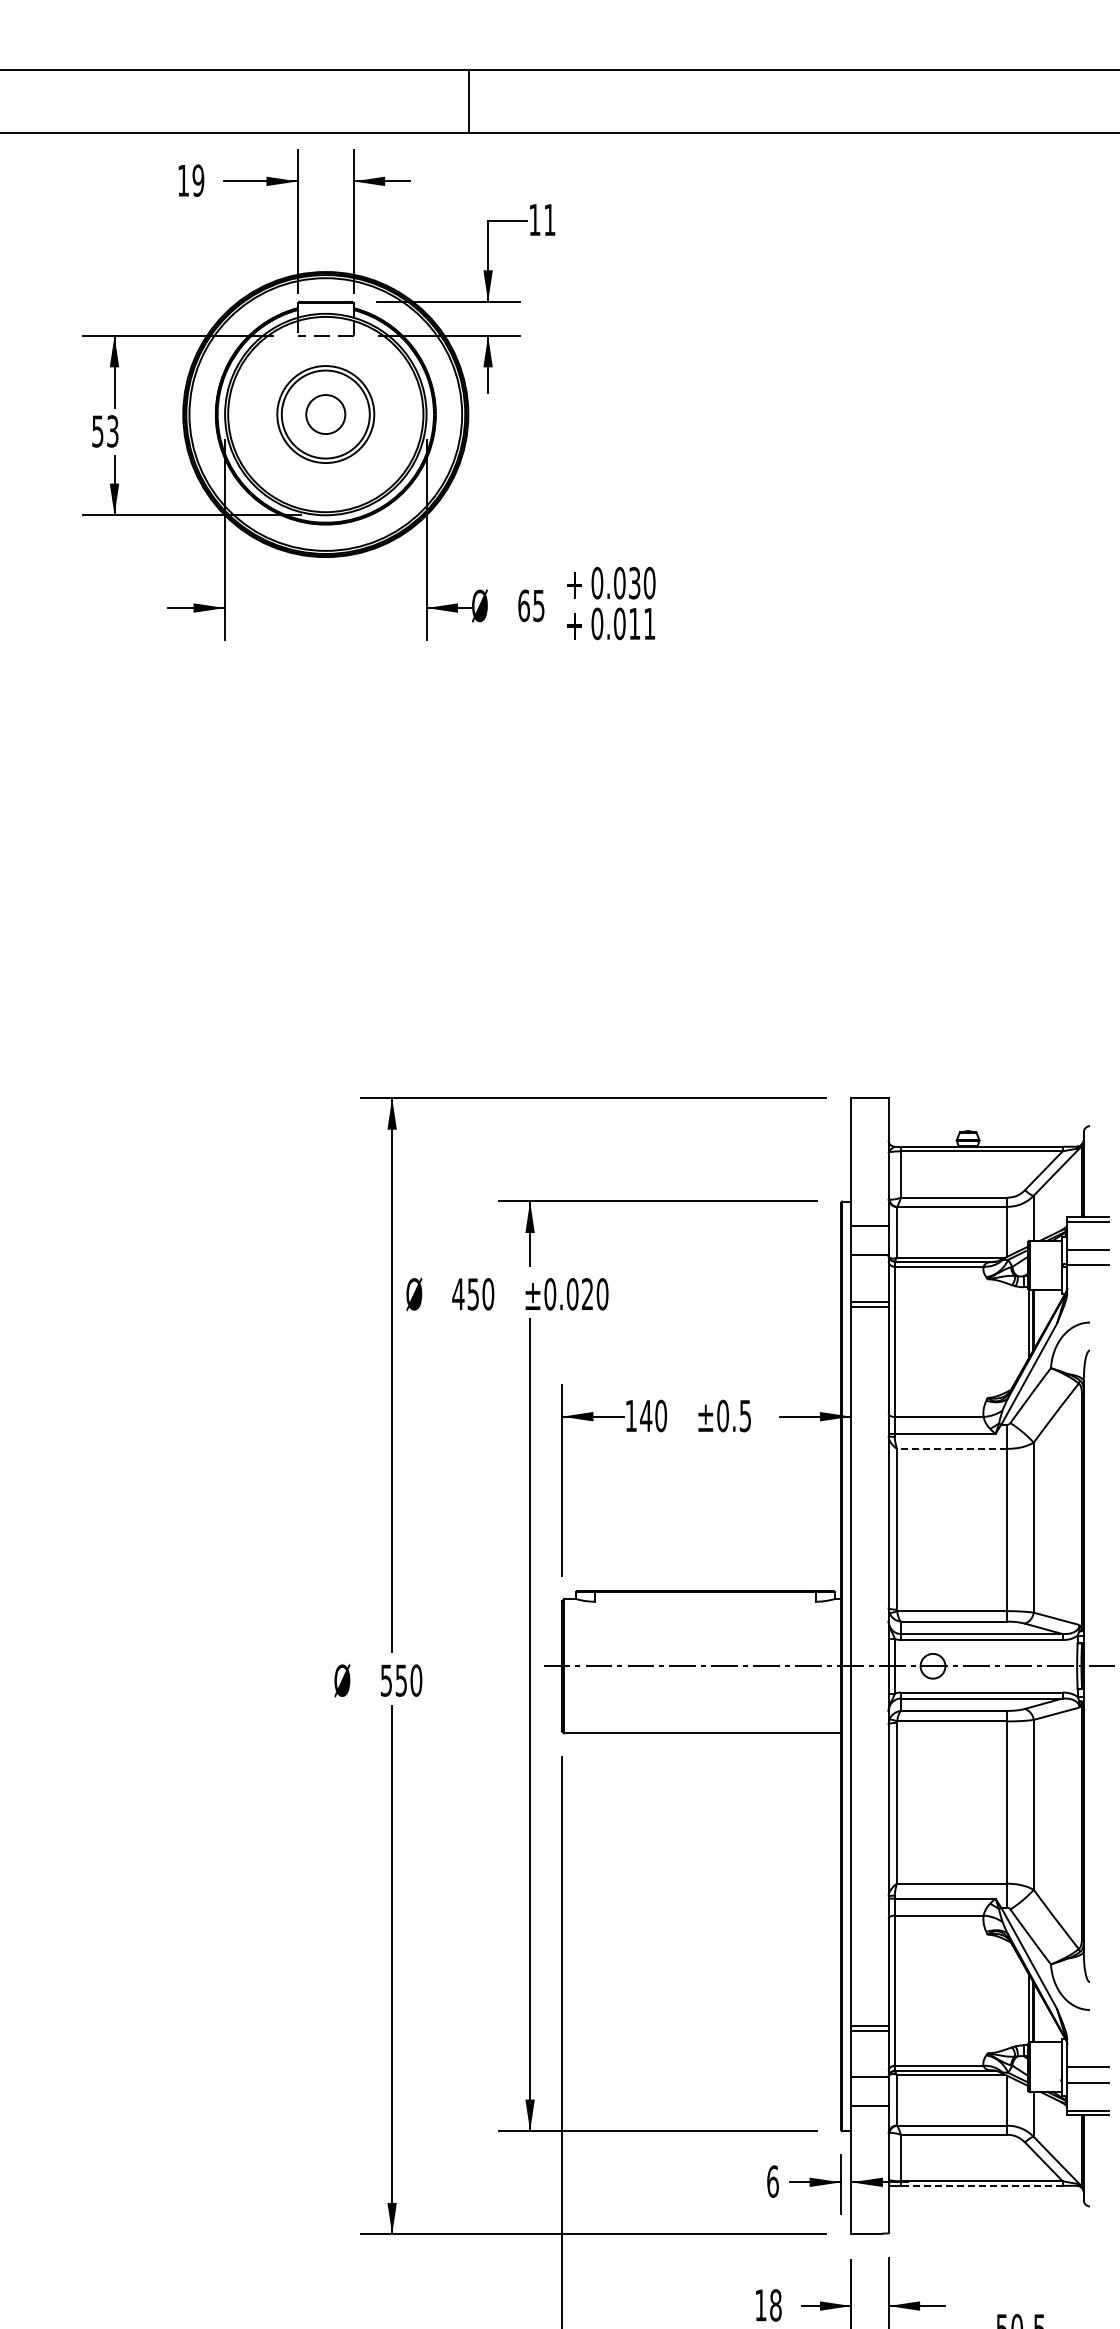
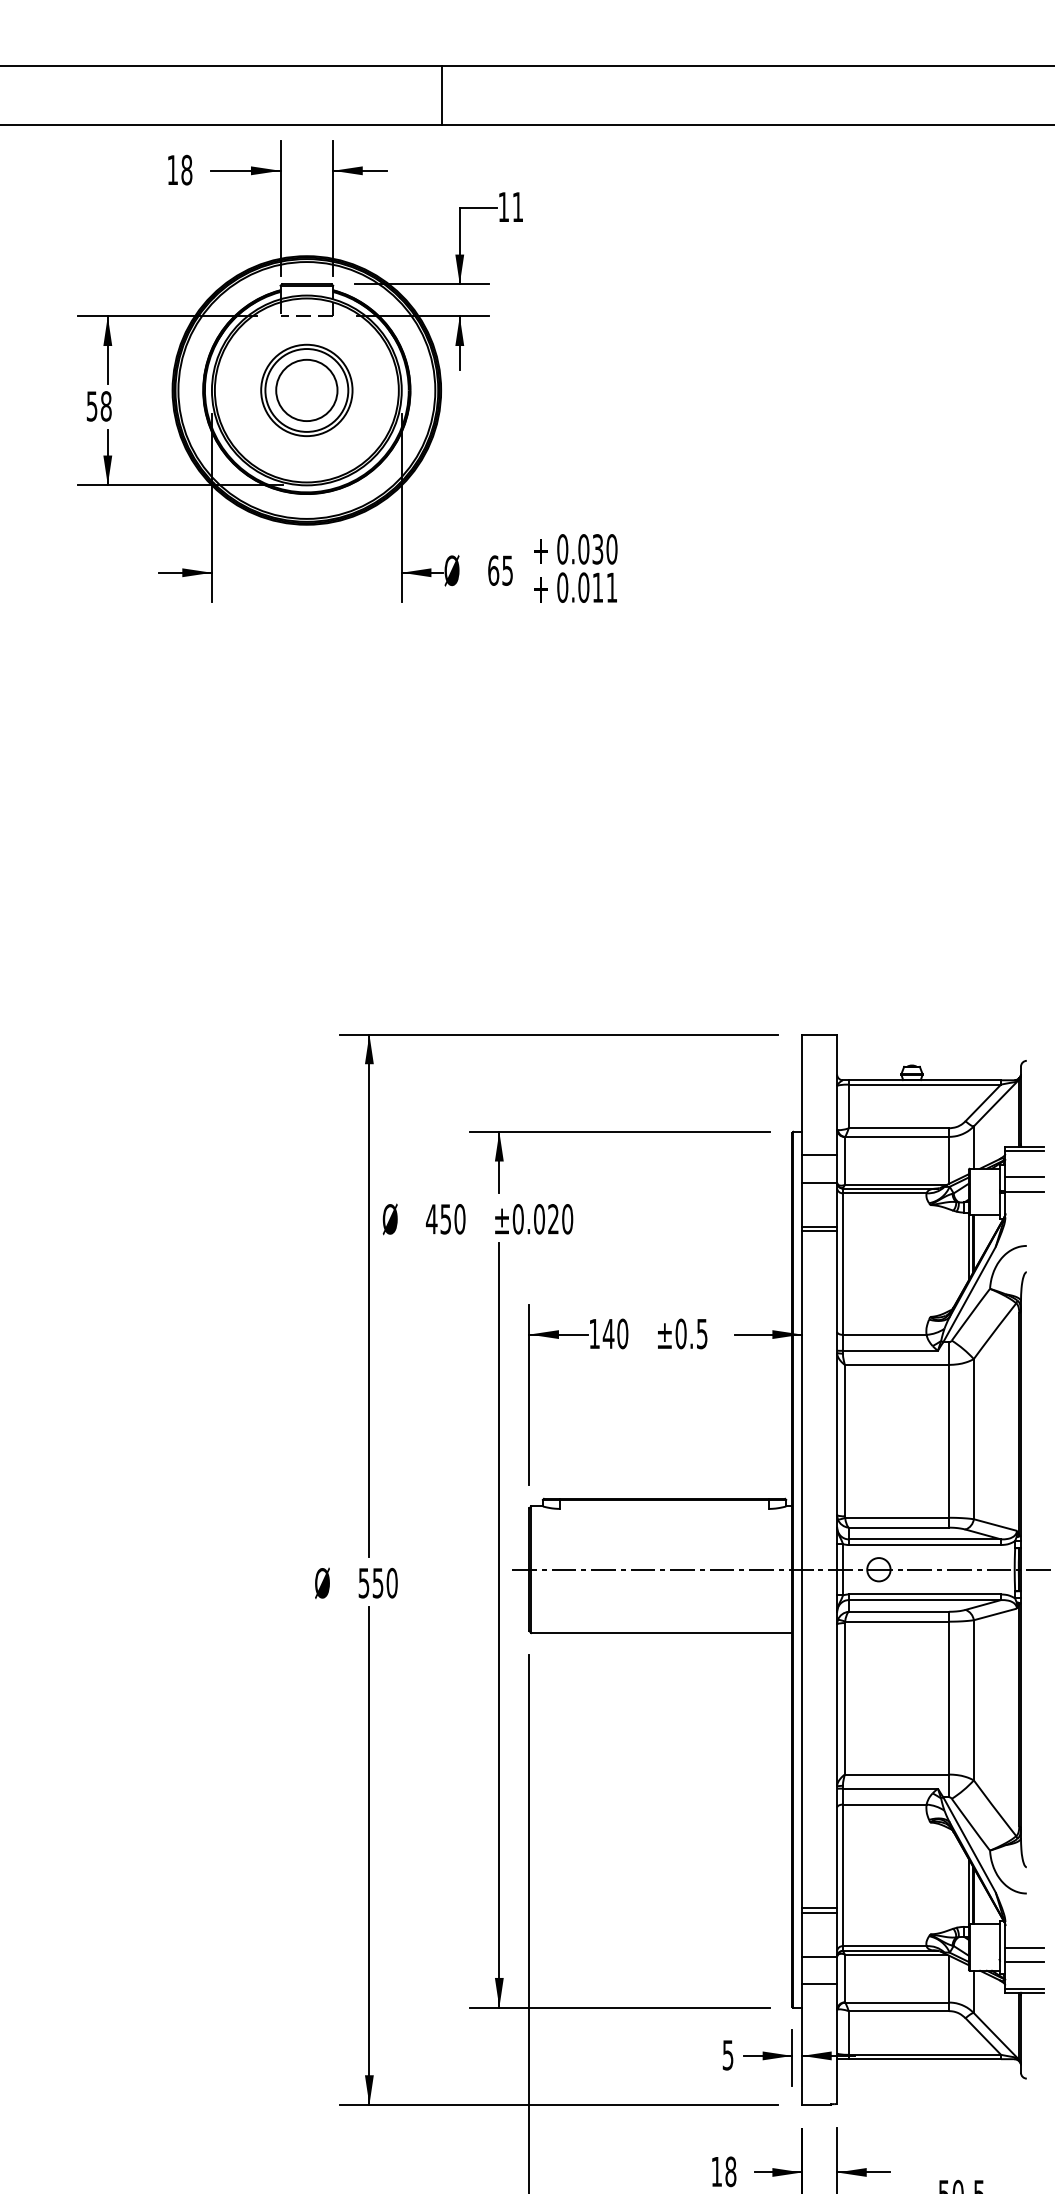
text: (198, 180) -> (186, 169), 19 -> 18
circle: (325, 414) -> (306, 390), size x1.67
text: (112, 431) -> (105, 406), 53 -> 58
line: (951, 1448) -> (896, 1364), dashed -> solid
text: (772, 2181) -> (727, 2055), 6 -> 5
line: (981, 2185) -> (924, 2058), dashed -> solid

